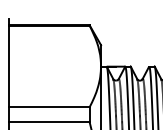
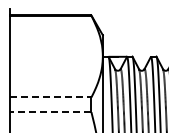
line: (48, 107) -> (50, 97), solid -> dashed
line: (48, 122) -> (50, 112), solid -> dashed

